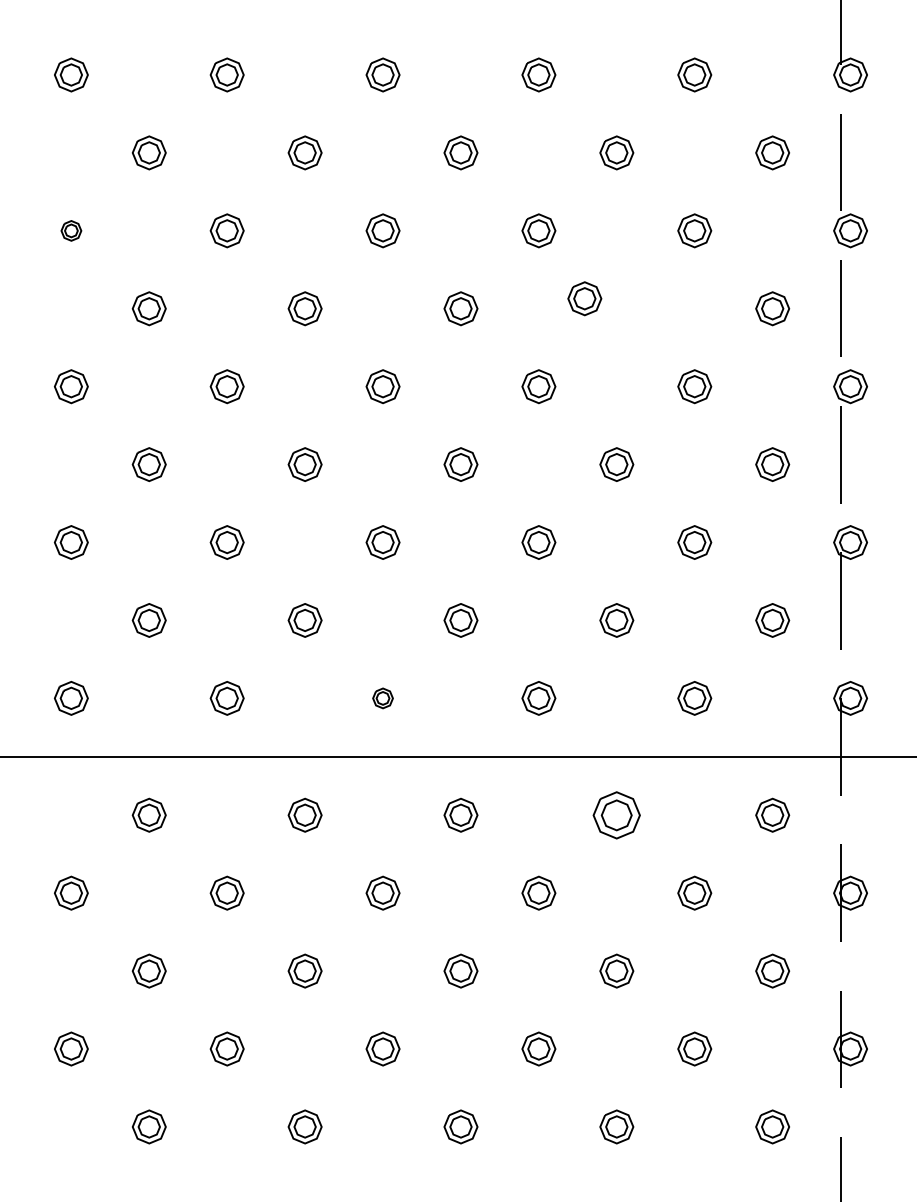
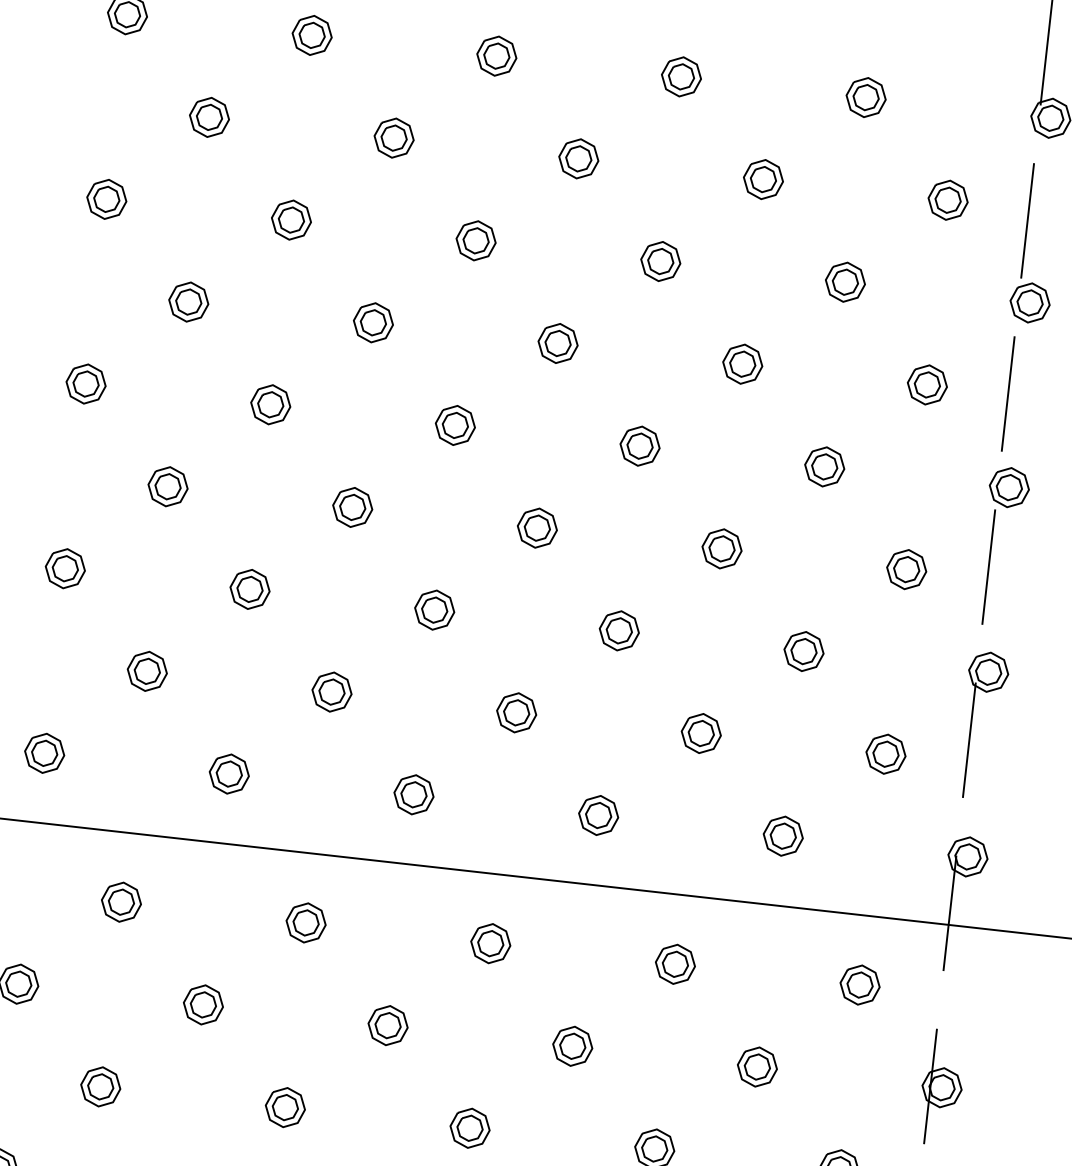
part: (71, 230) -> (107, 199), size x1.67
part: (584, 298) -> (742, 363), moved
part: (382, 698) -> (413, 794), size x1.67
part: (616, 814) -> (675, 963), size x0.71

